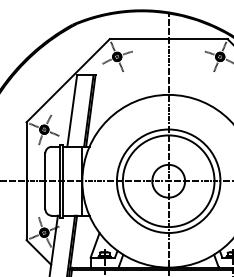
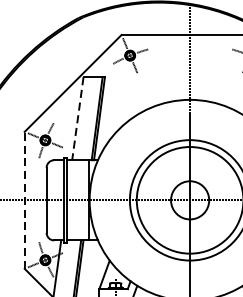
line: (72, 111) -> (78, 119), solid -> dashed
line: (26, 181) -> (24, 200), solid -> dashed

